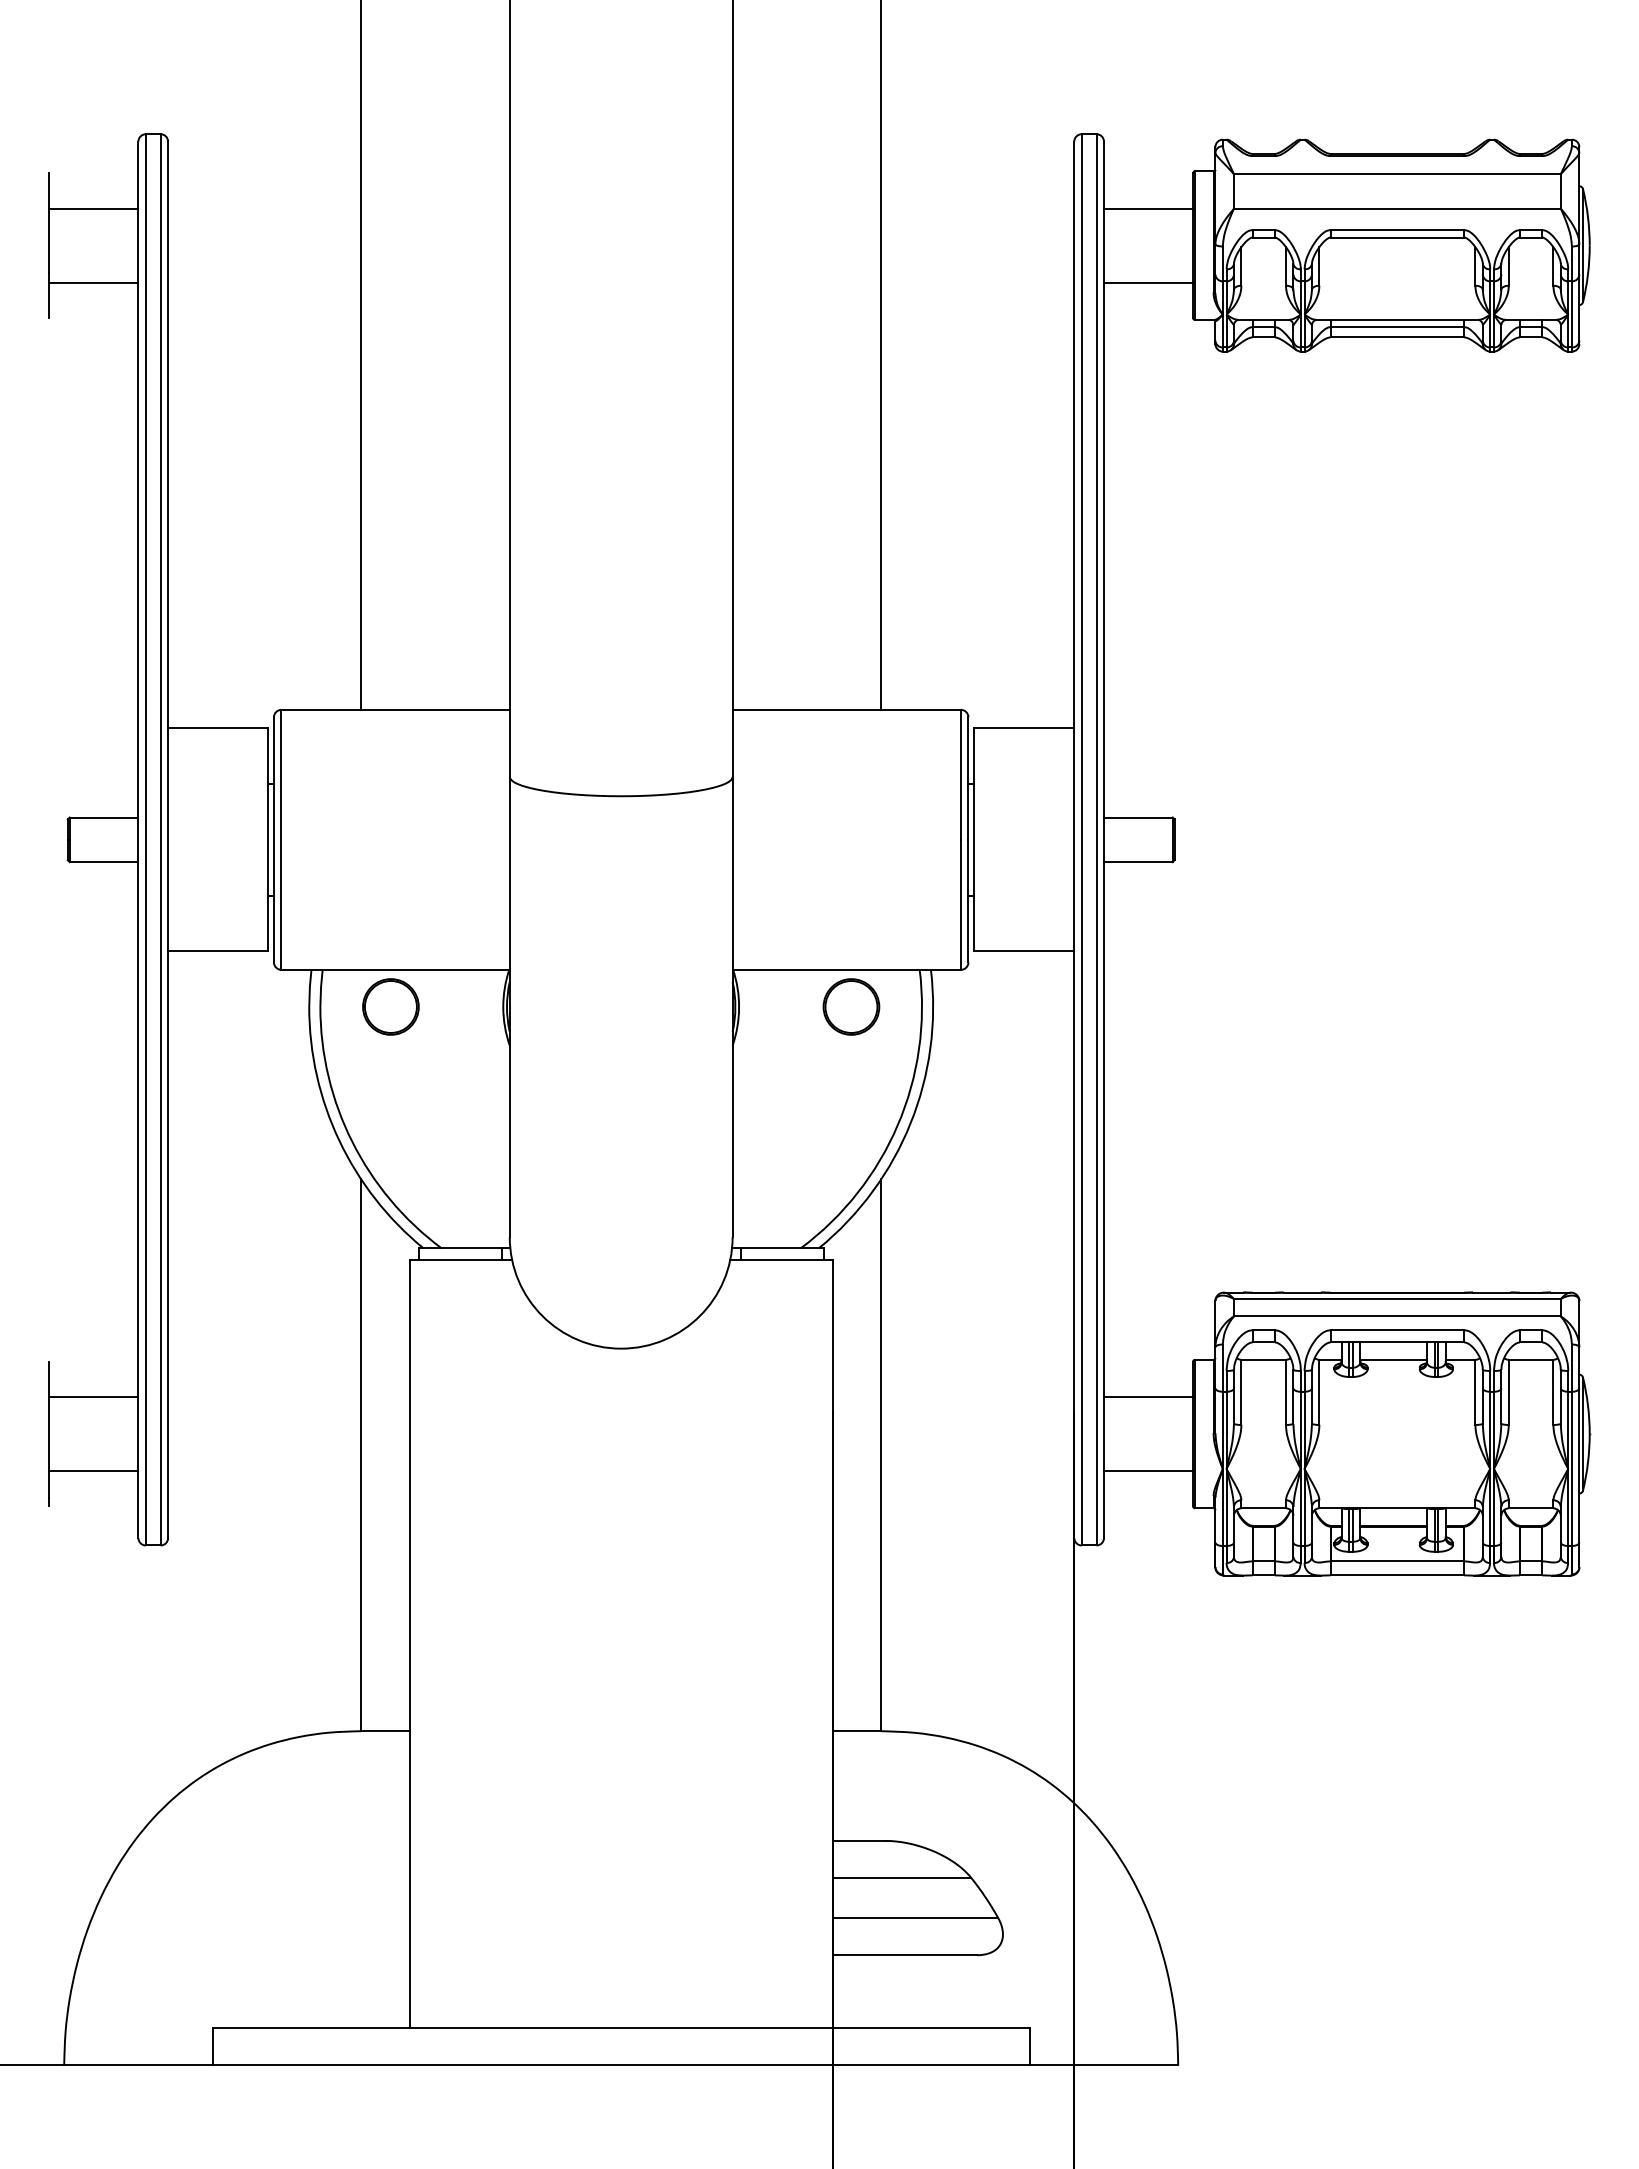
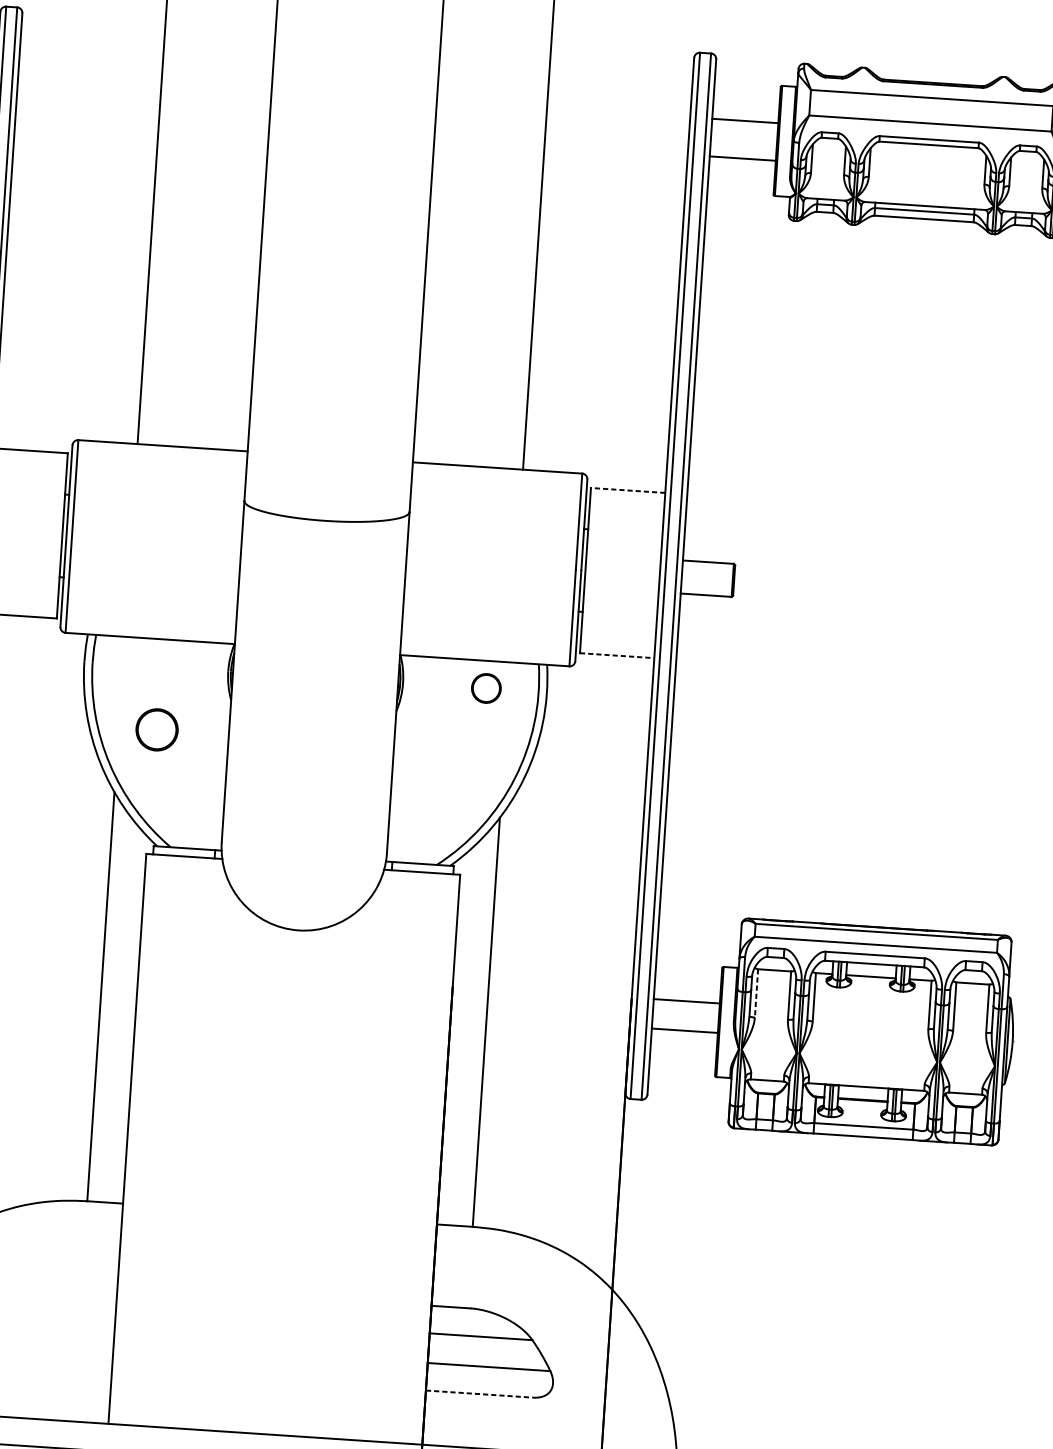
line: (1148, 208) -> (742, 158), moved
line: (1148, 282) -> (745, 120), moved
line: (1023, 728) -> (627, 490), solid -> dashed
line: (1024, 951) -> (617, 655), solid -> dashed
part: (390, 1006) -> (156, 729), moved
part: (851, 1006) -> (486, 688), size x0.7
line: (1241, 1392) -> (756, 993), solid -> dashed
line: (1148, 1396) -> (684, 1030), moved
line: (1148, 1471) -> (686, 1001), moved
line: (905, 1955) -> (479, 1394), solid -> dashed

